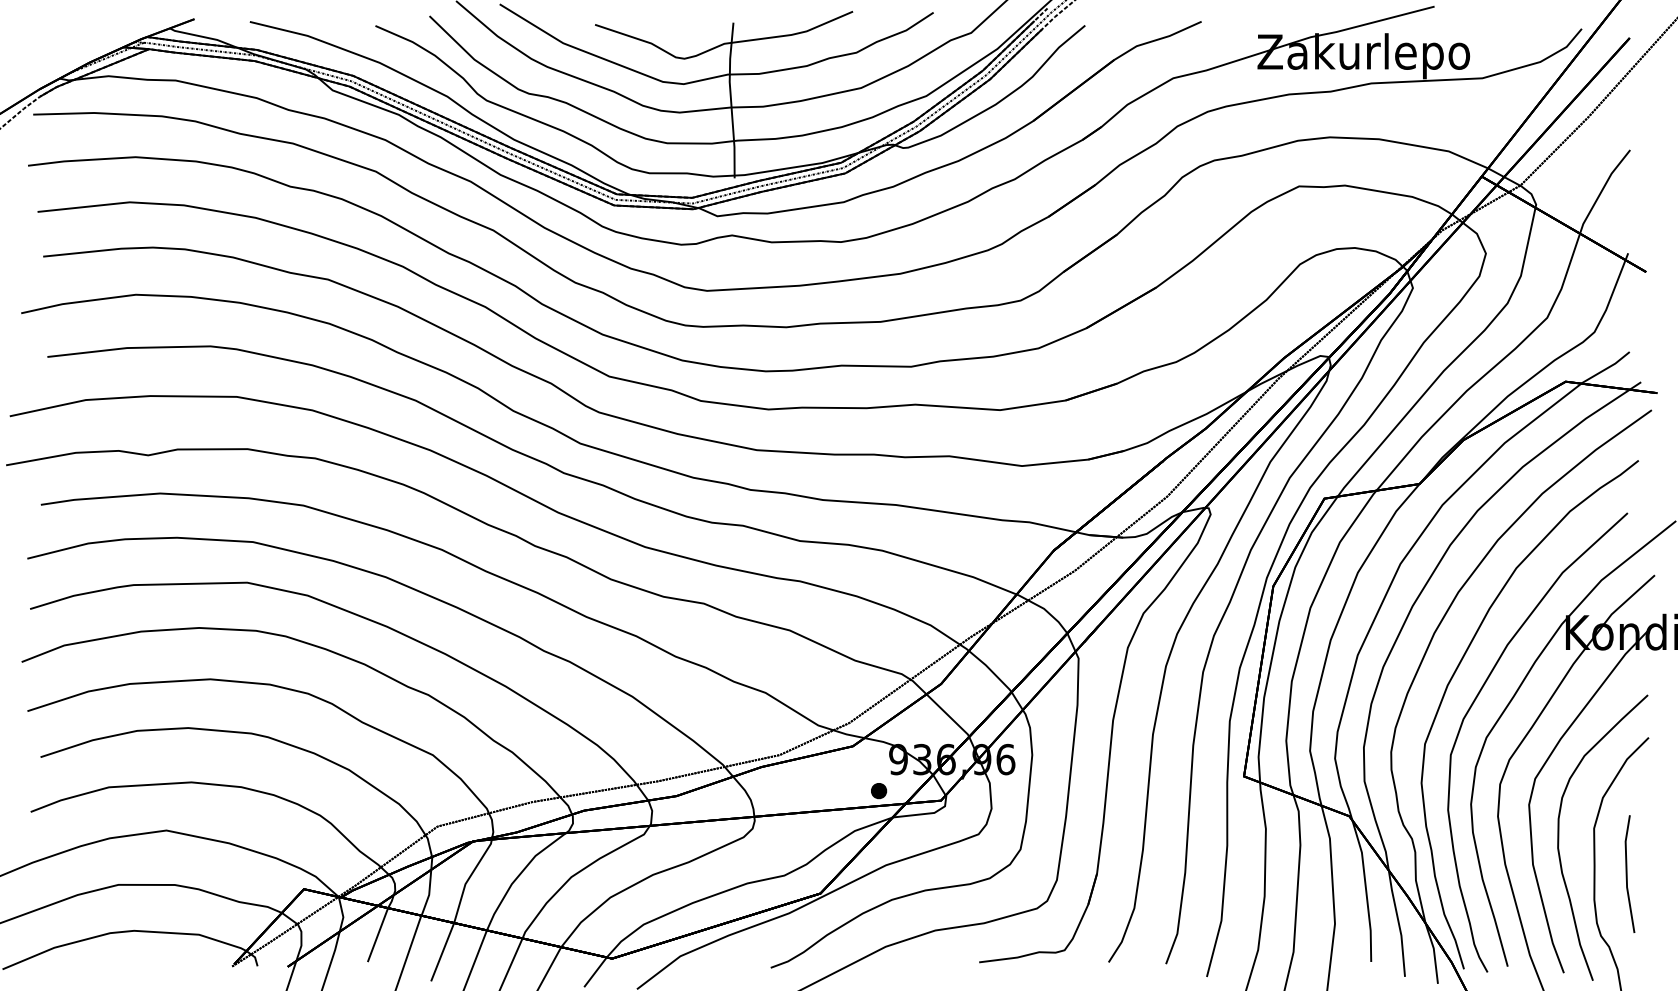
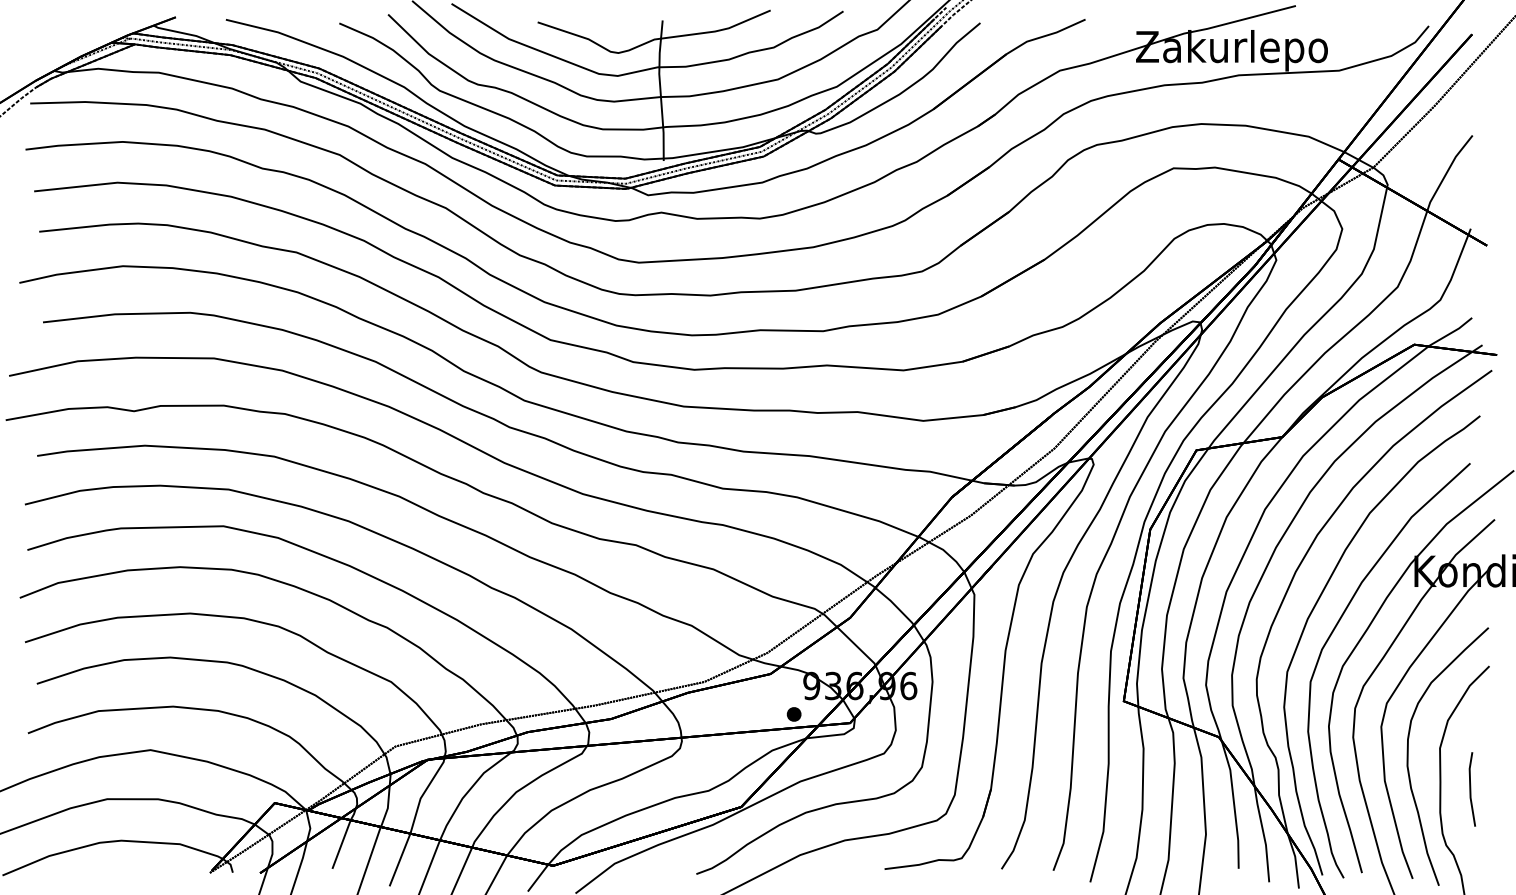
part: (1629, 873) -> (1471, 788), size x0.7

